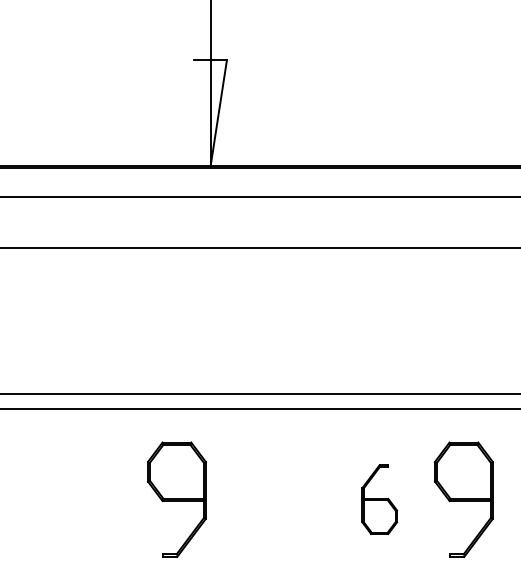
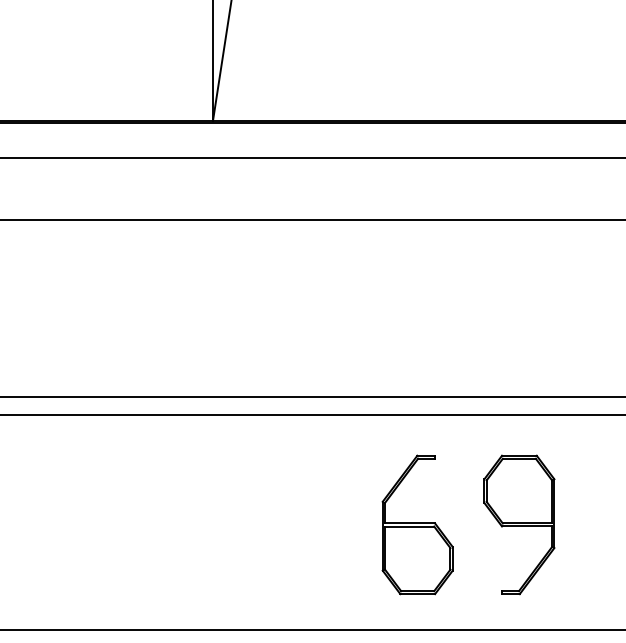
part: (176, 499) -> (171, 524), removed
part: (379, 499) -> (417, 524), size x1.67

